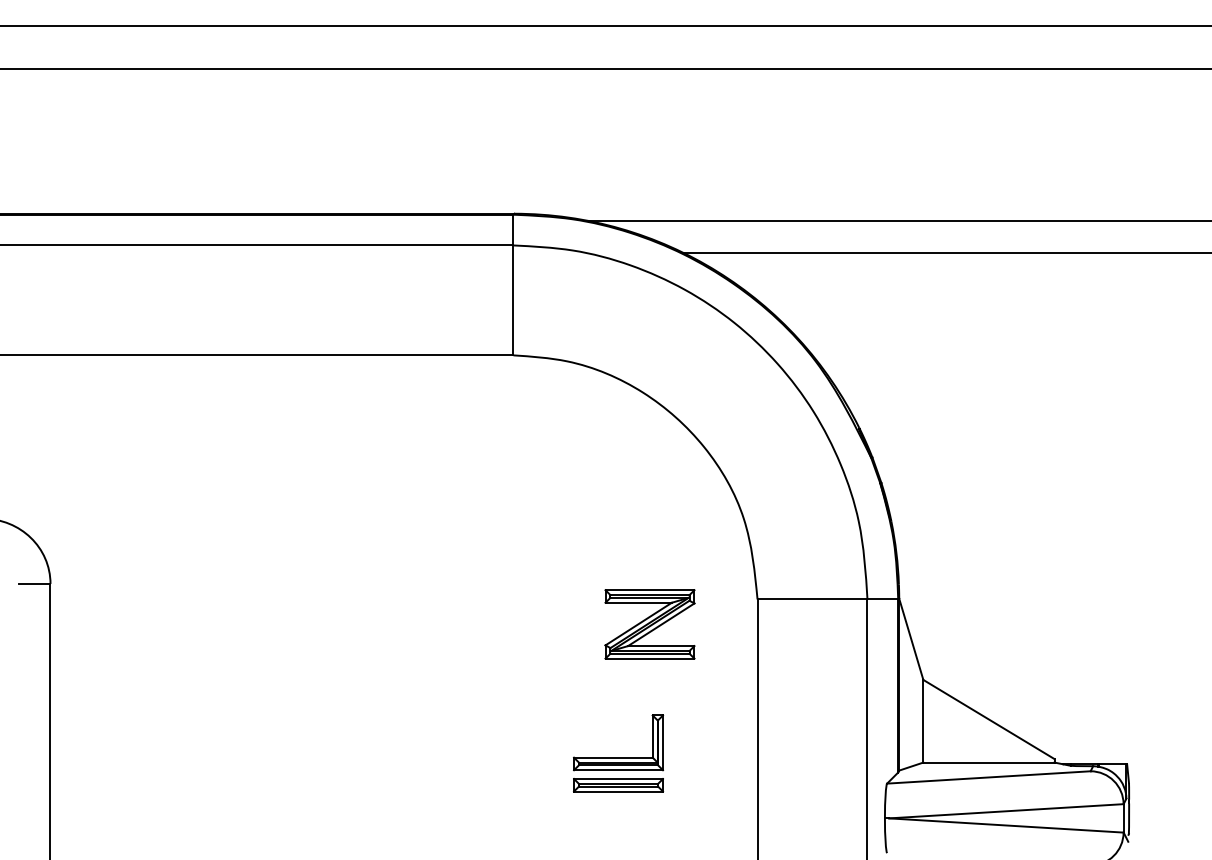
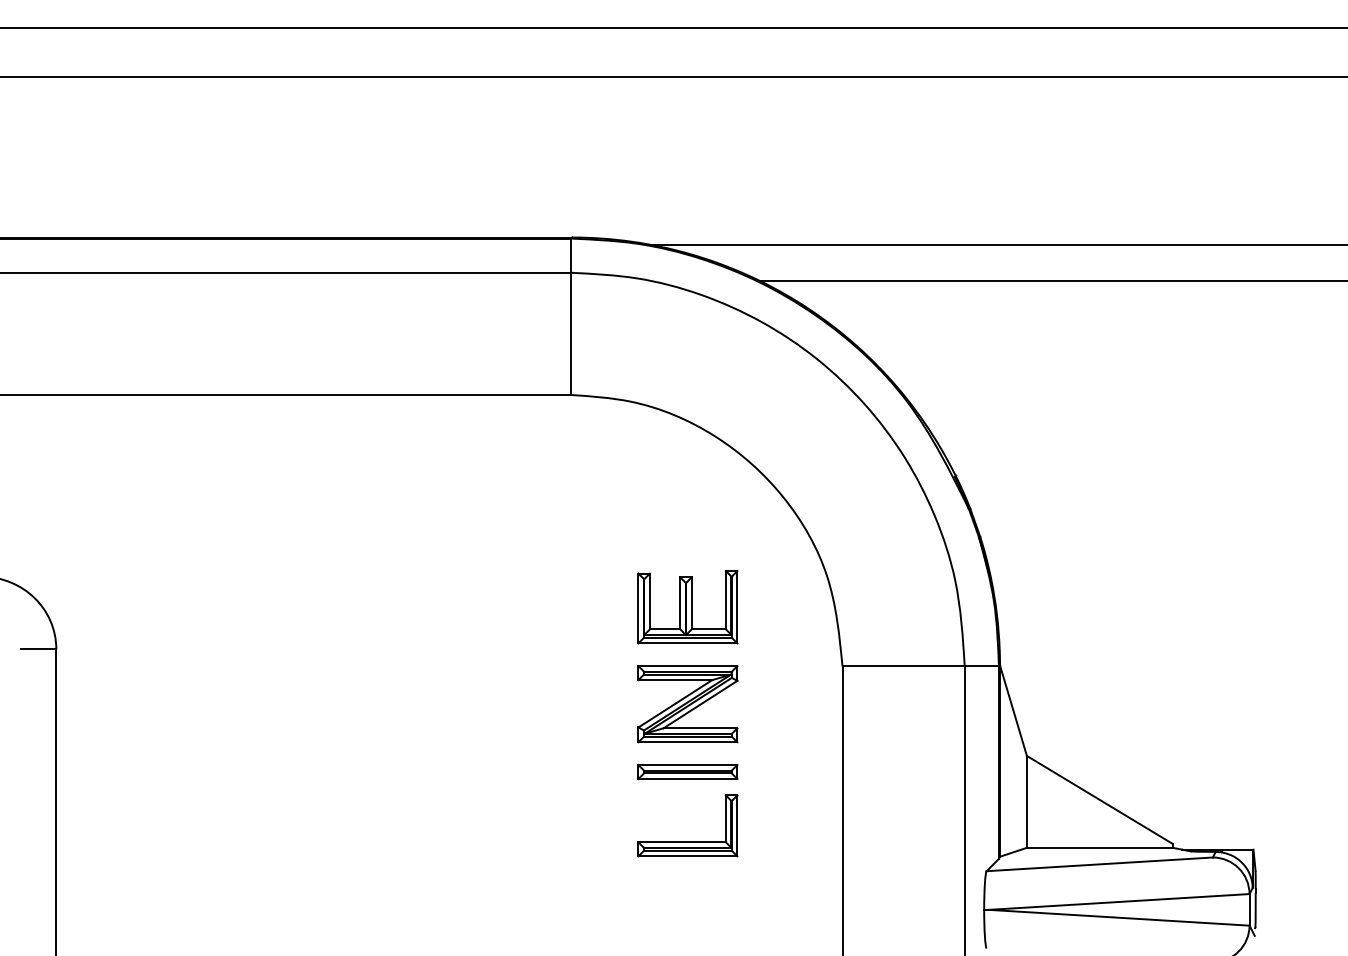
part: (618, 546) -> (687, 607), added
part: (649, 624) -> (687, 704), moved
part: (618, 784) -> (687, 771), moved

